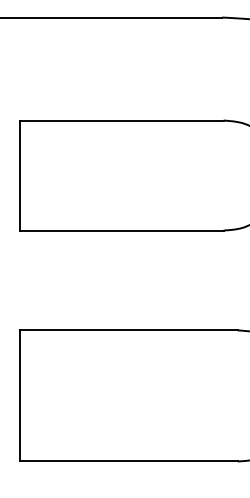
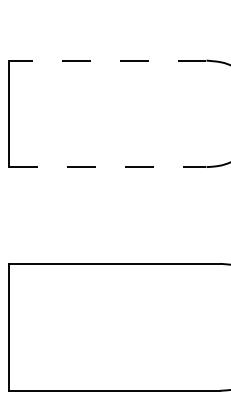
line: (121, 120) -> (107, 60), solid -> dashed
line: (121, 230) -> (107, 167), solid -> dashed

